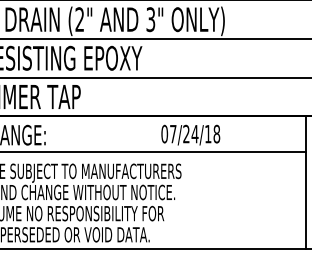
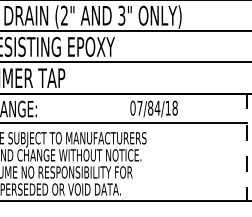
text: (186, 133) -> (150, 107), 07/24/18 -> 07/84/18
line: (305, 182) -> (246, 147), solid -> dashed

